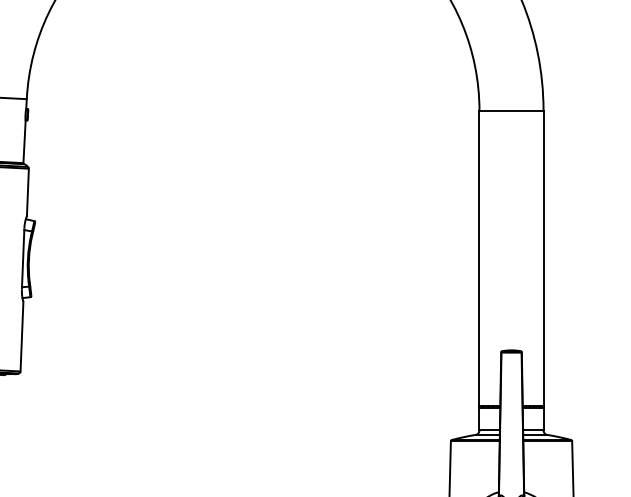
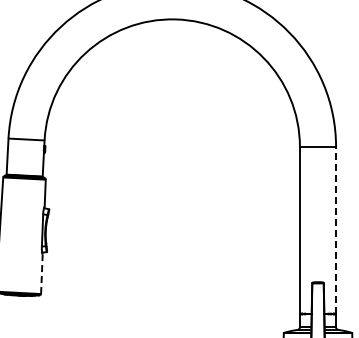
line: (544, 257) -> (336, 229), solid -> dashed
line: (21, 336) -> (41, 274), solid -> dashed

